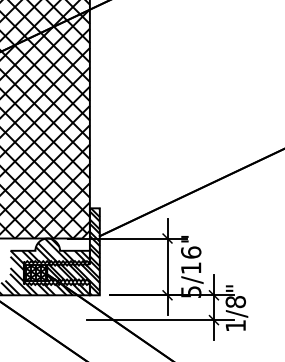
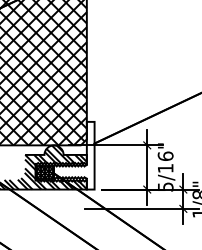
hatch: (73, 251) -> (74, 155), removed

